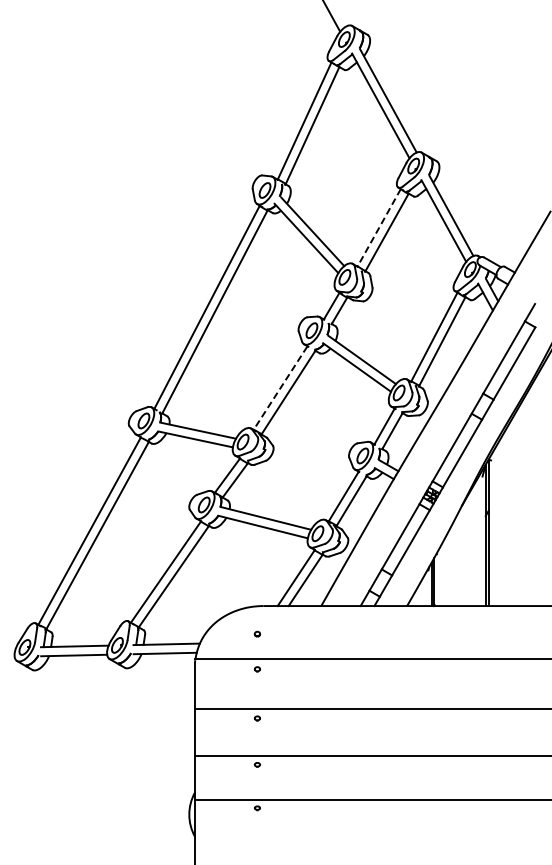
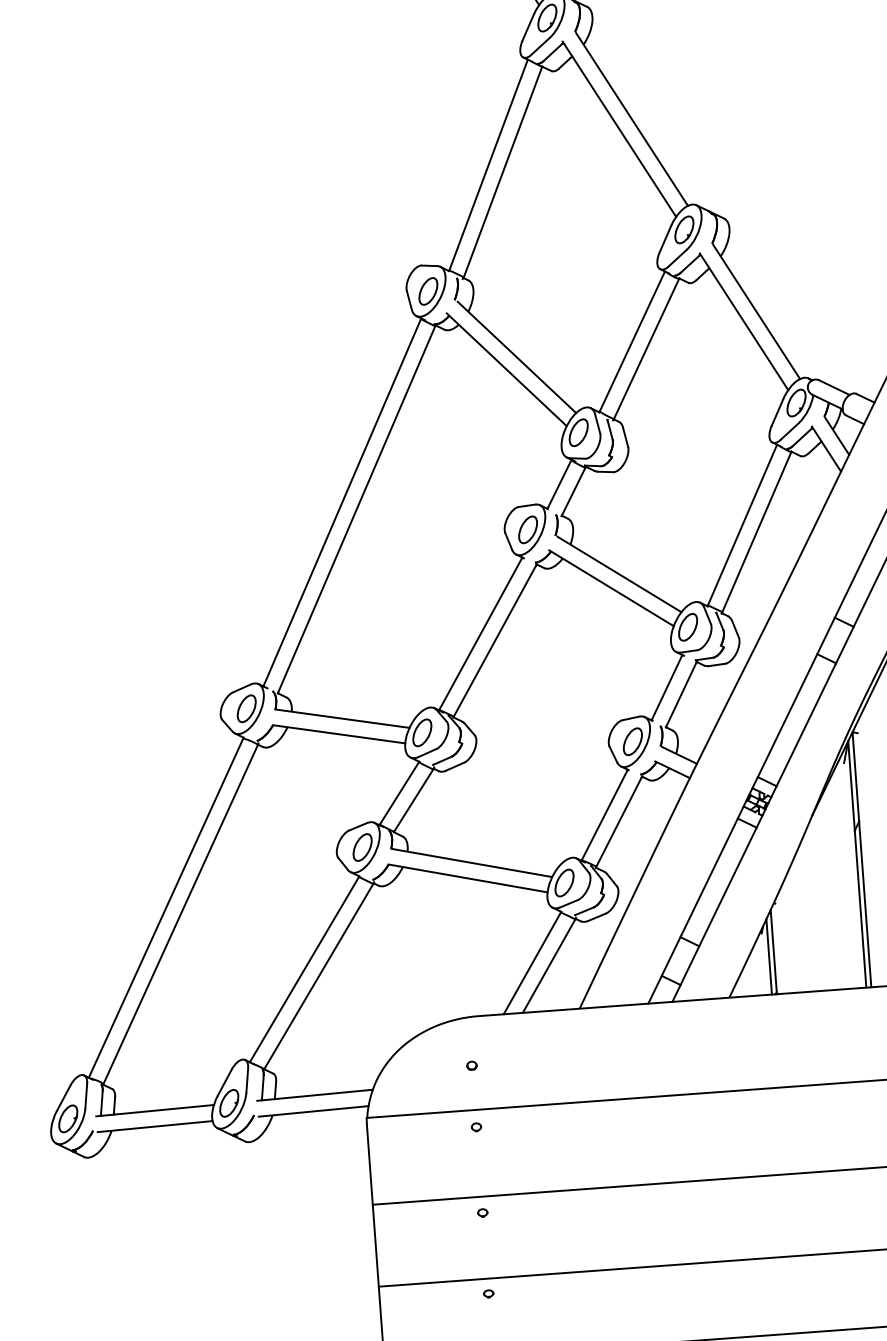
line: (379, 228) -> (632, 343), dashed -> solid
line: (280, 388) -> (480, 634), dashed -> solid

